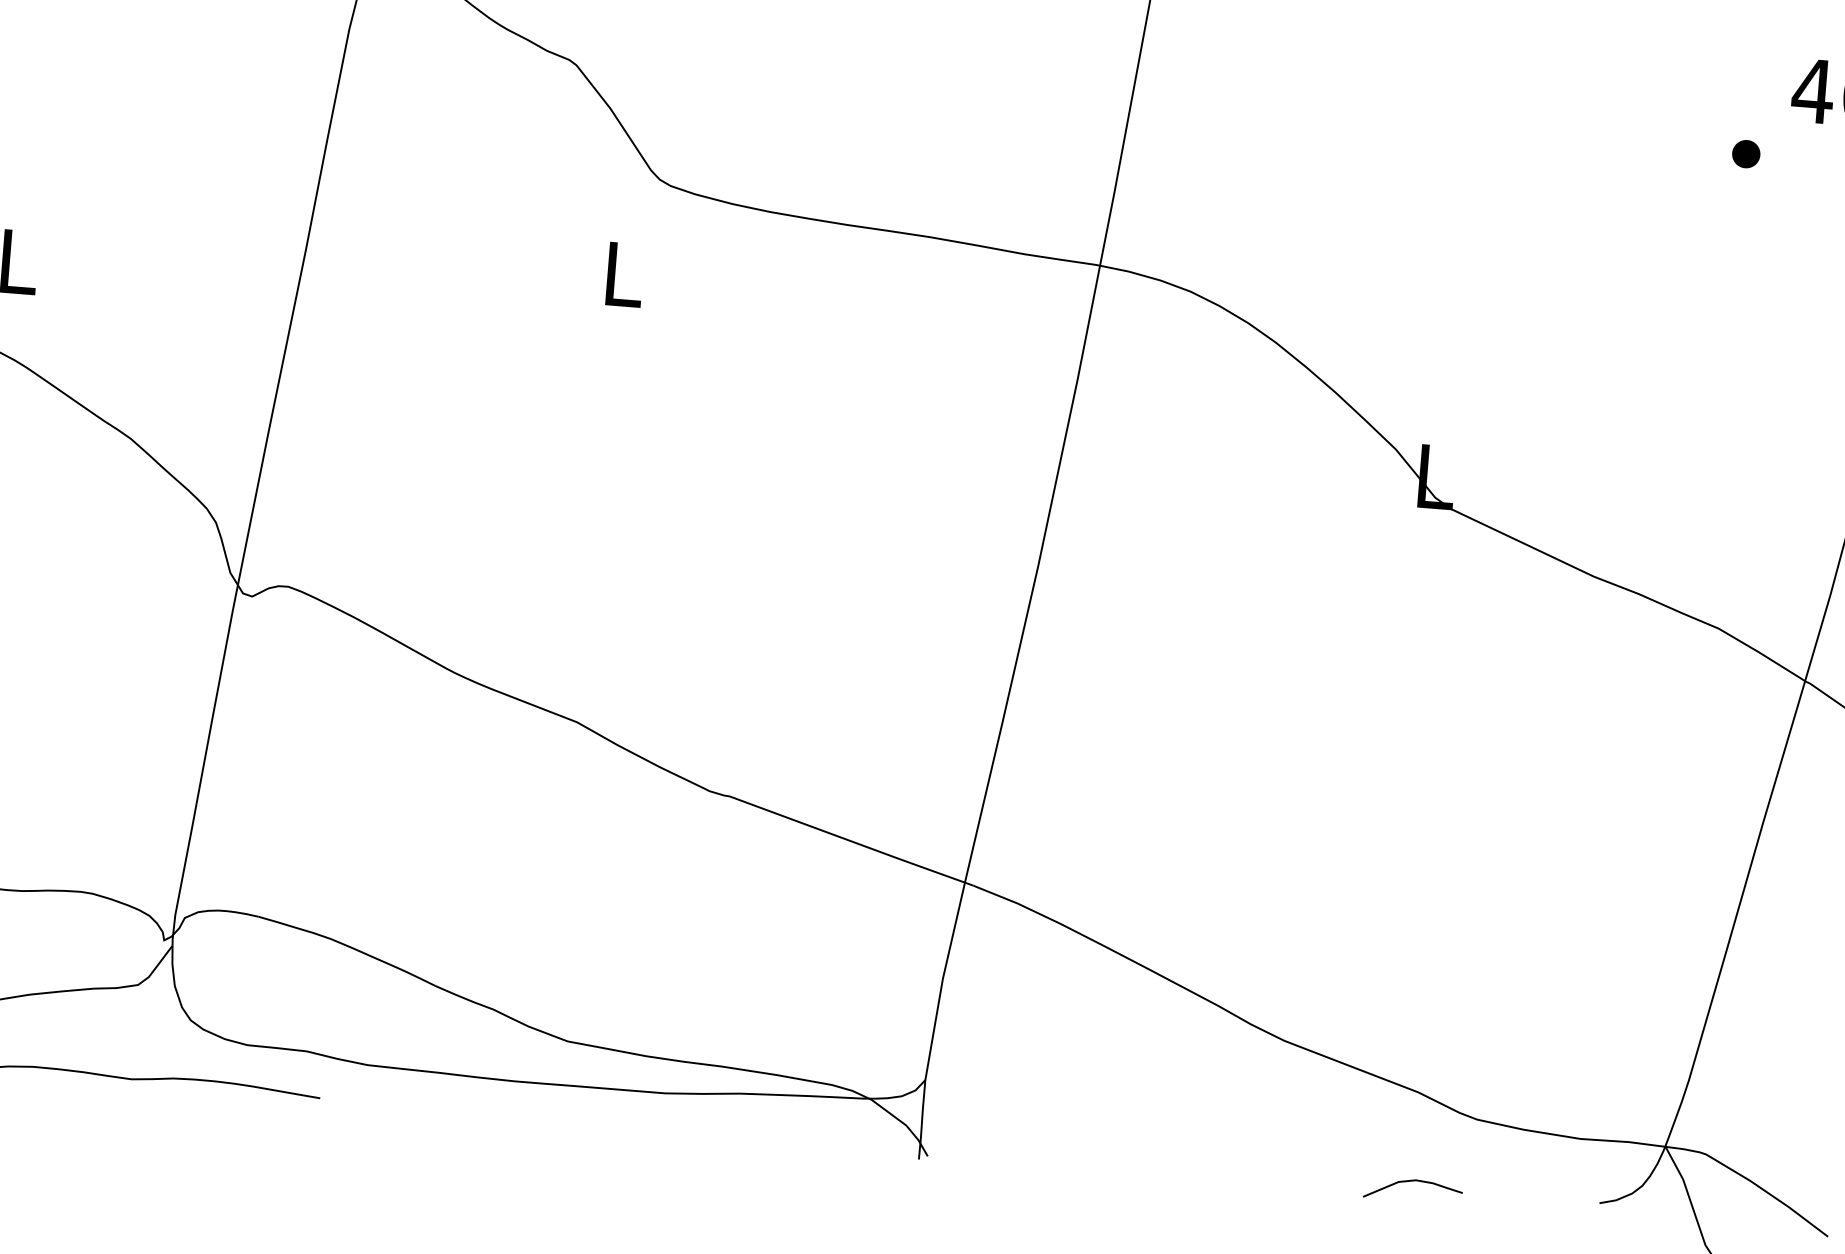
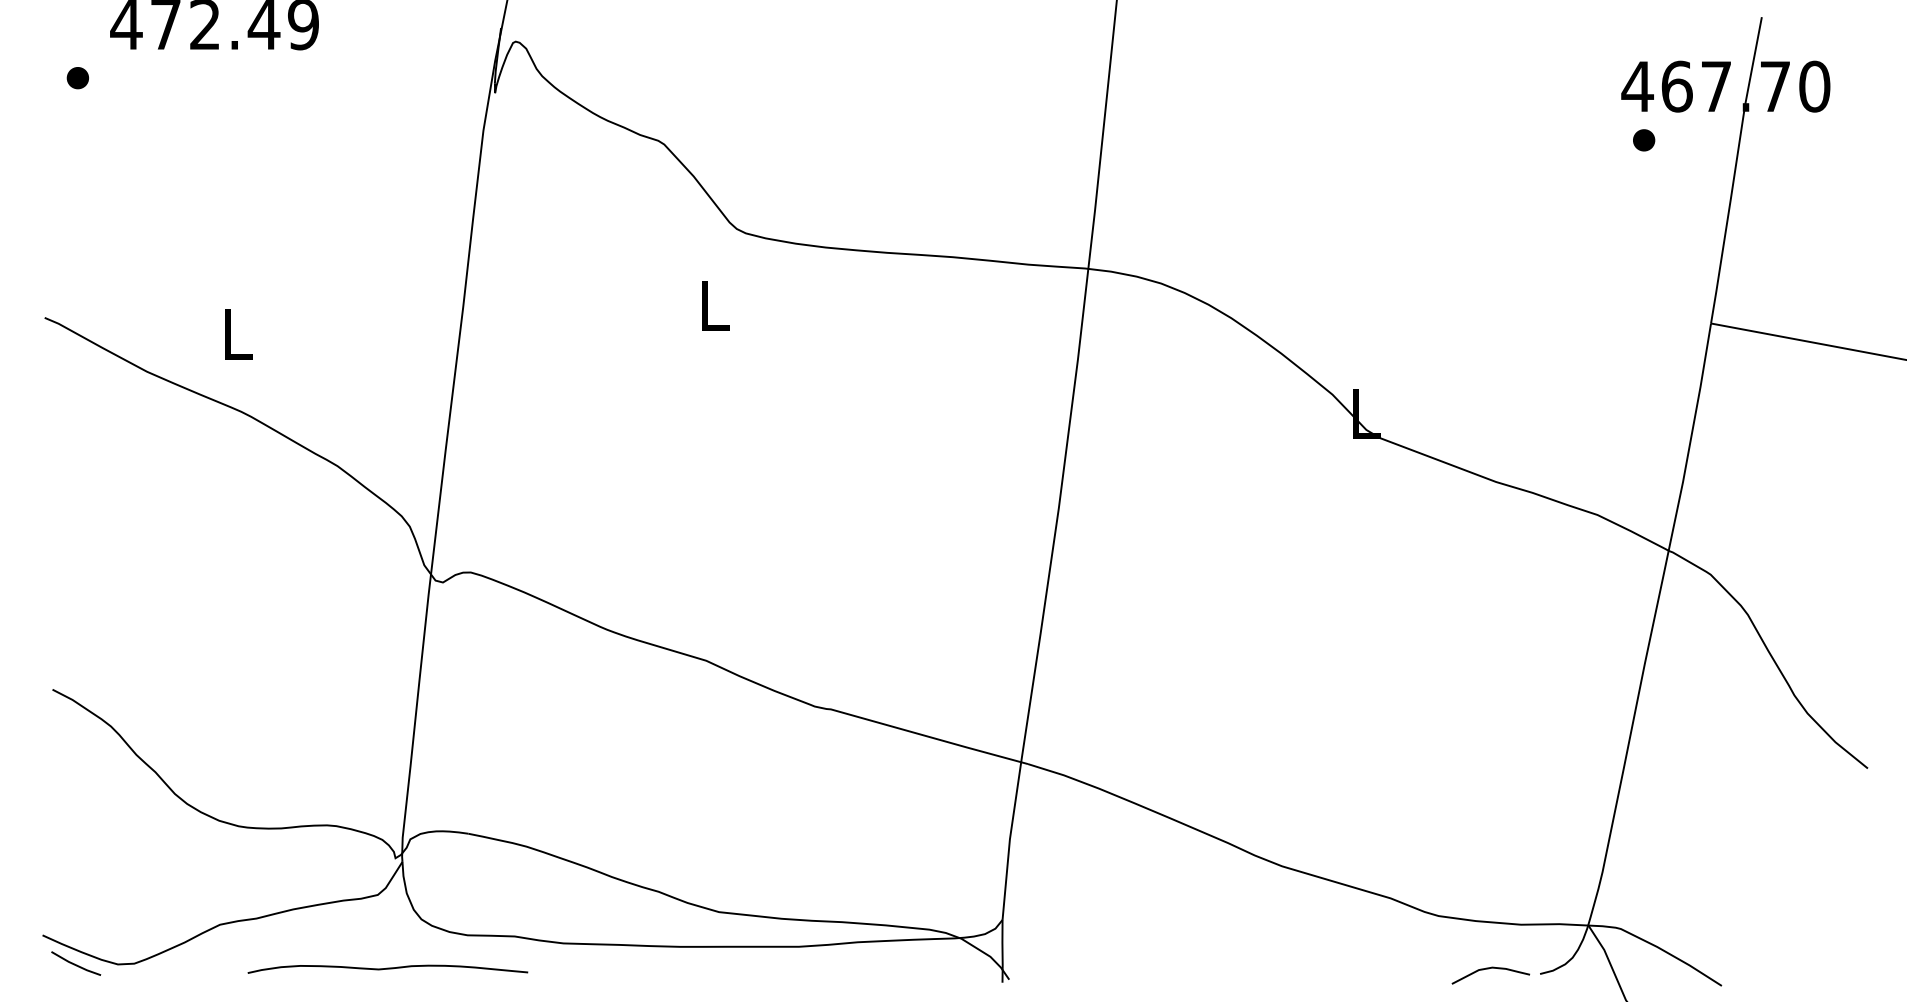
part: (1746, 154) -> (1644, 140), moved
curve: (1410, 1182) -> (1488, 969), moved

